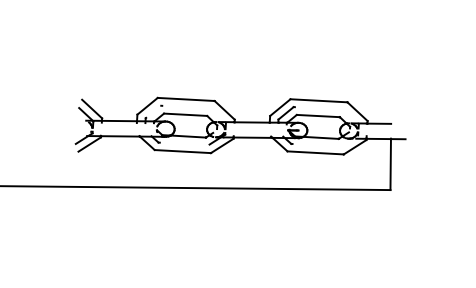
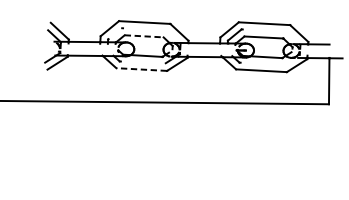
line: (185, 114) -> (144, 36), solid -> dashed
line: (182, 151) -> (141, 69), solid -> dashed

